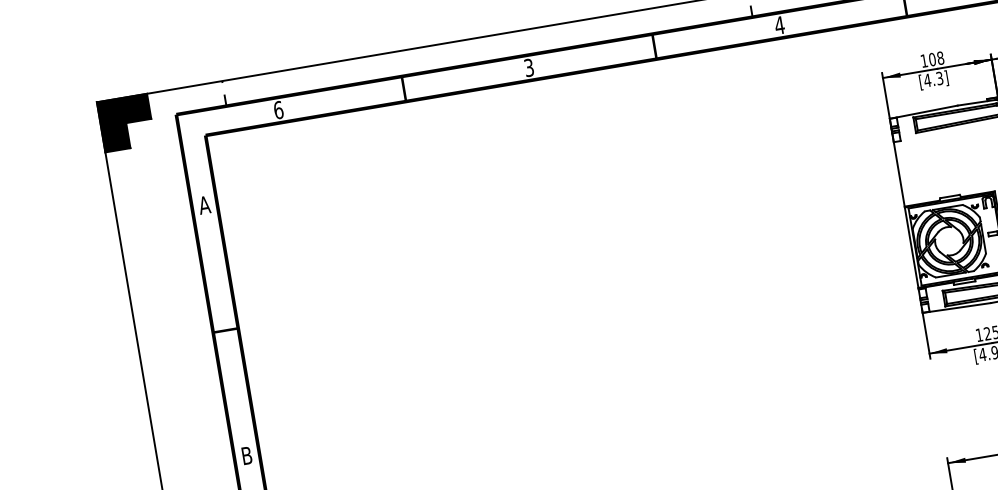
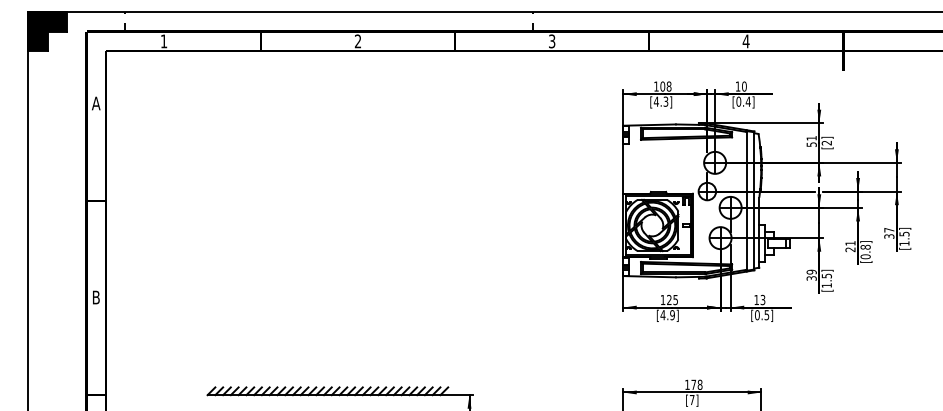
text: (778, 25) -> (551, 41), 4 -> 3
text: (529, 67) -> (358, 41), 3 -> 2
text: (277, 110) -> (163, 41), 6 -> 1

